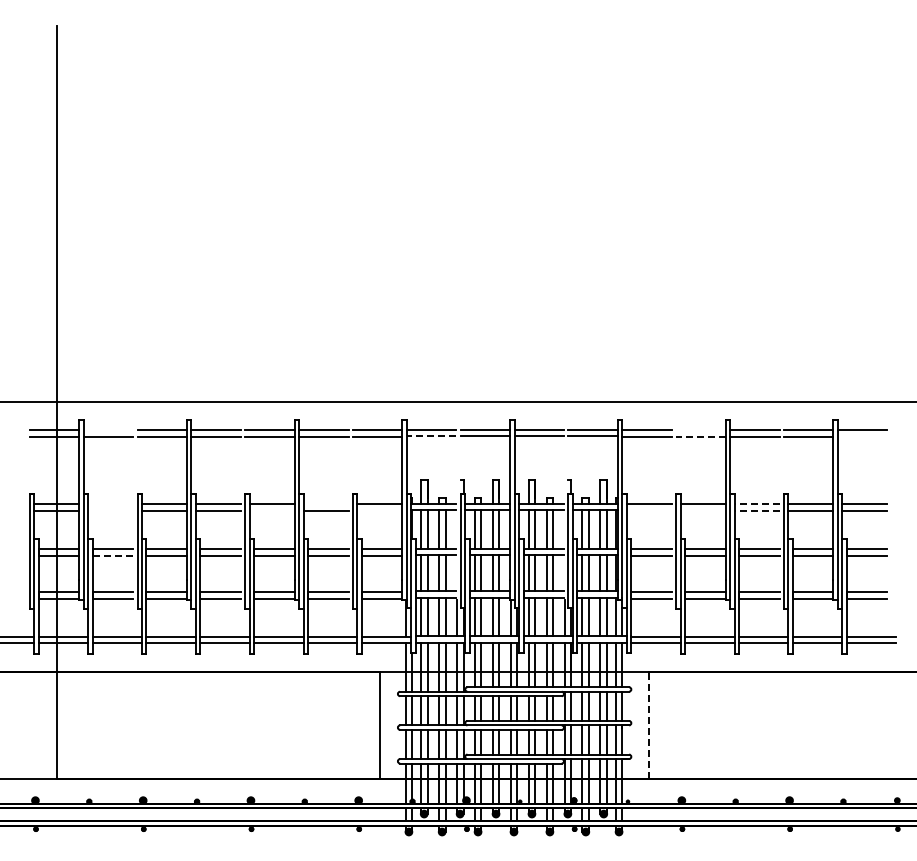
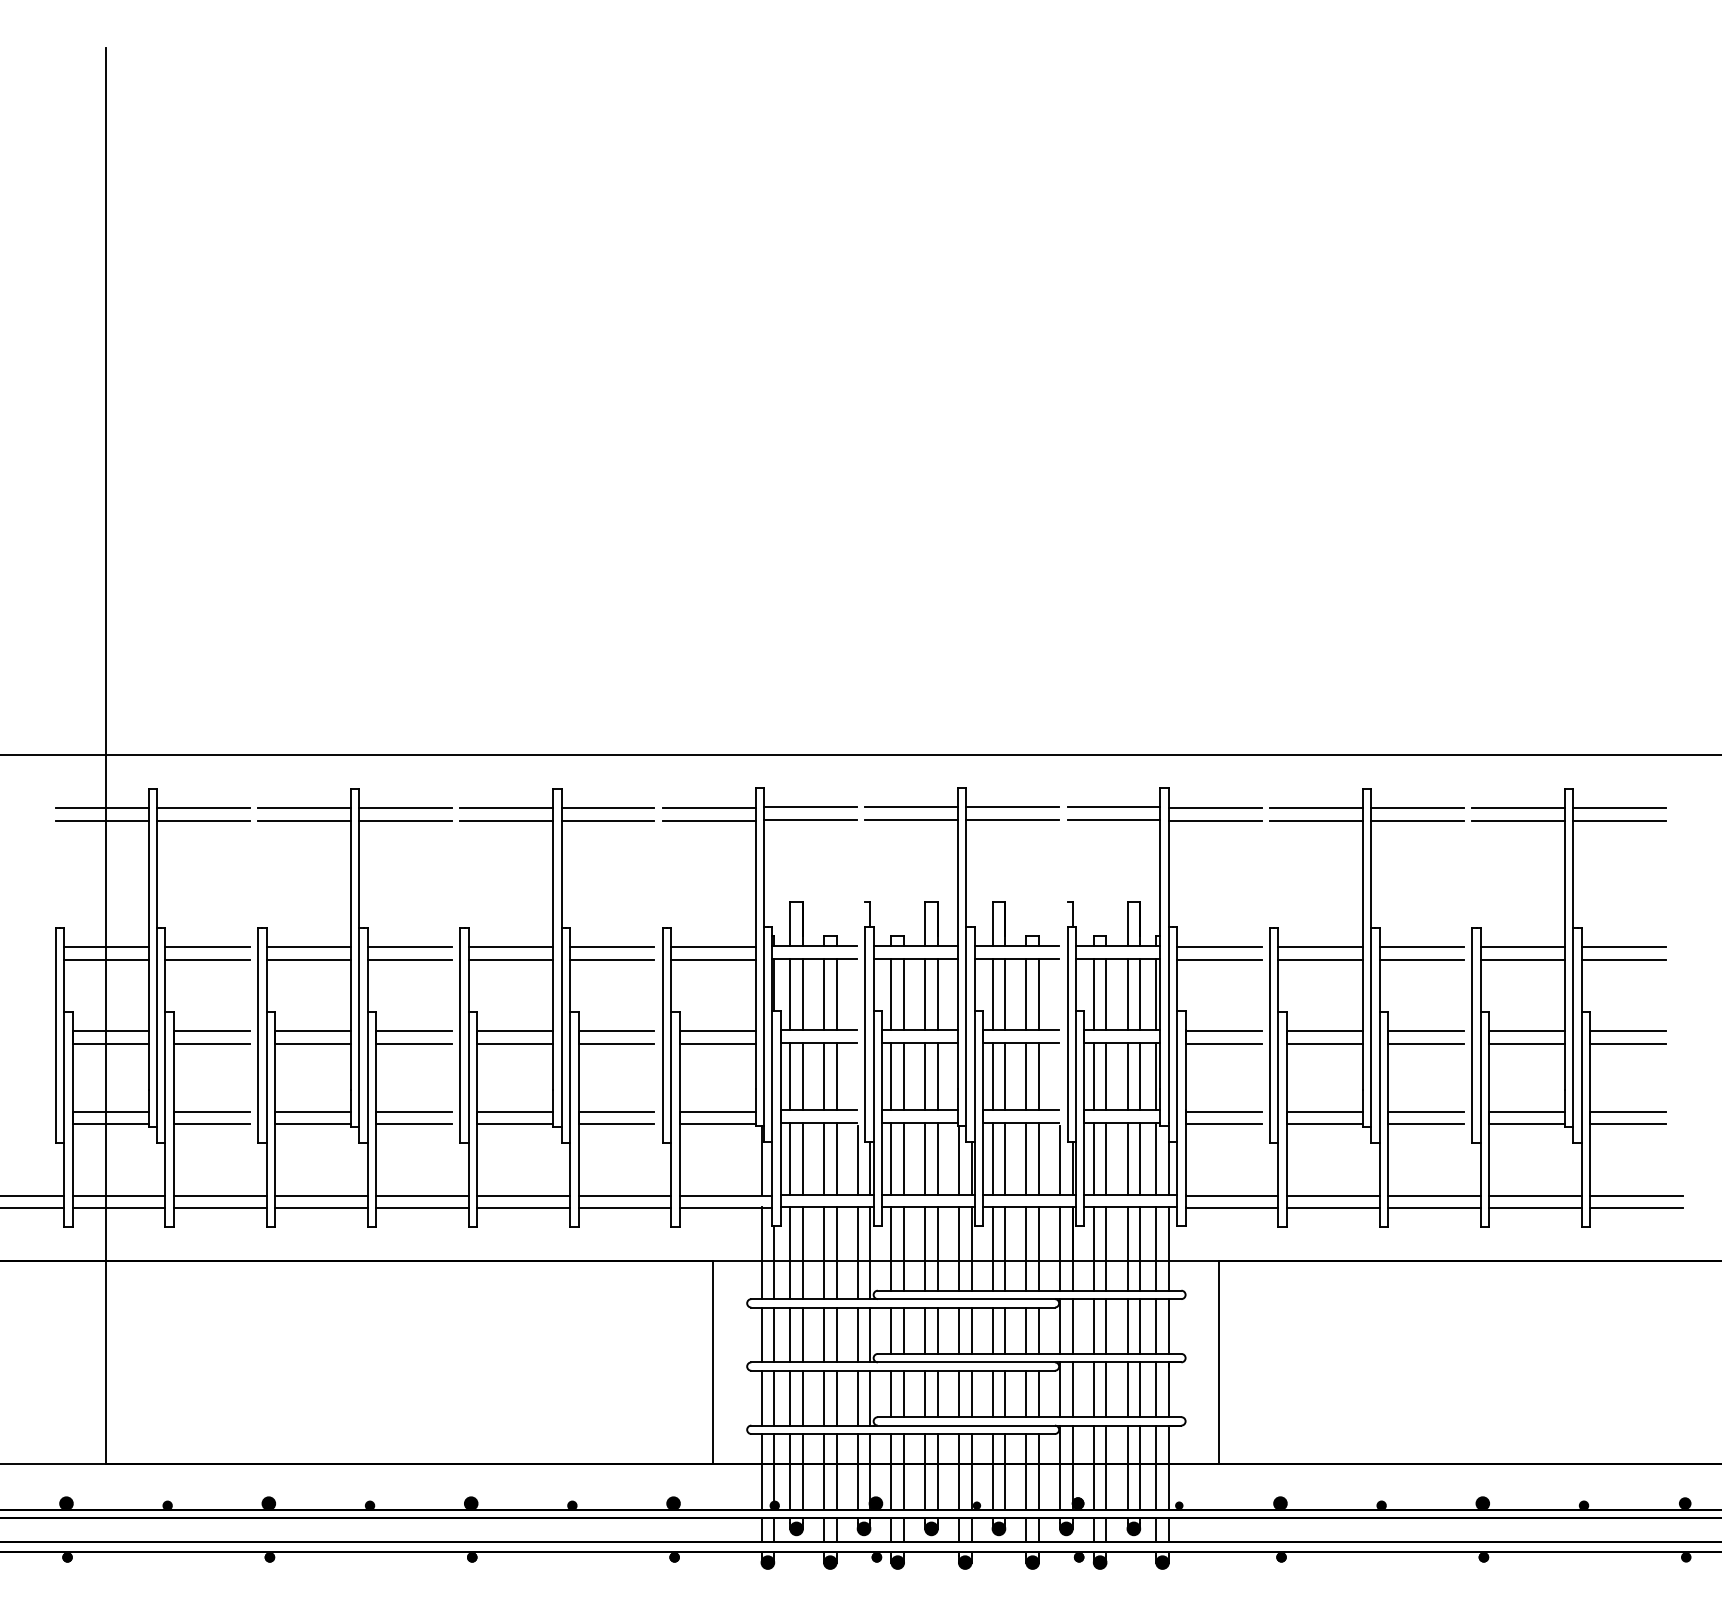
line: (108, 430) -> (203, 808), added
line: (700, 430) -> (1315, 808), added
line: (431, 436) -> (810, 819), dashed -> solid
line: (700, 436) -> (1315, 819), dashed -> solid
line: (862, 436) -> (1619, 819), added
line: (110, 504) -> (207, 947), added
line: (325, 504) -> (611, 947), added
line: (756, 504) -> (1420, 947), dashed -> solid
line: (110, 511) -> (207, 960), added
line: (271, 511) -> (509, 960), added
line: (379, 511) -> (712, 960), added
line: (648, 511) -> (1217, 960), added
line: (702, 511) -> (1319, 960), added
line: (756, 511) -> (1420, 960), dashed -> solid
line: (112, 555) -> (211, 1043), dashed -> solid
line: (649, 725) -> (1219, 1362), dashed -> solid

